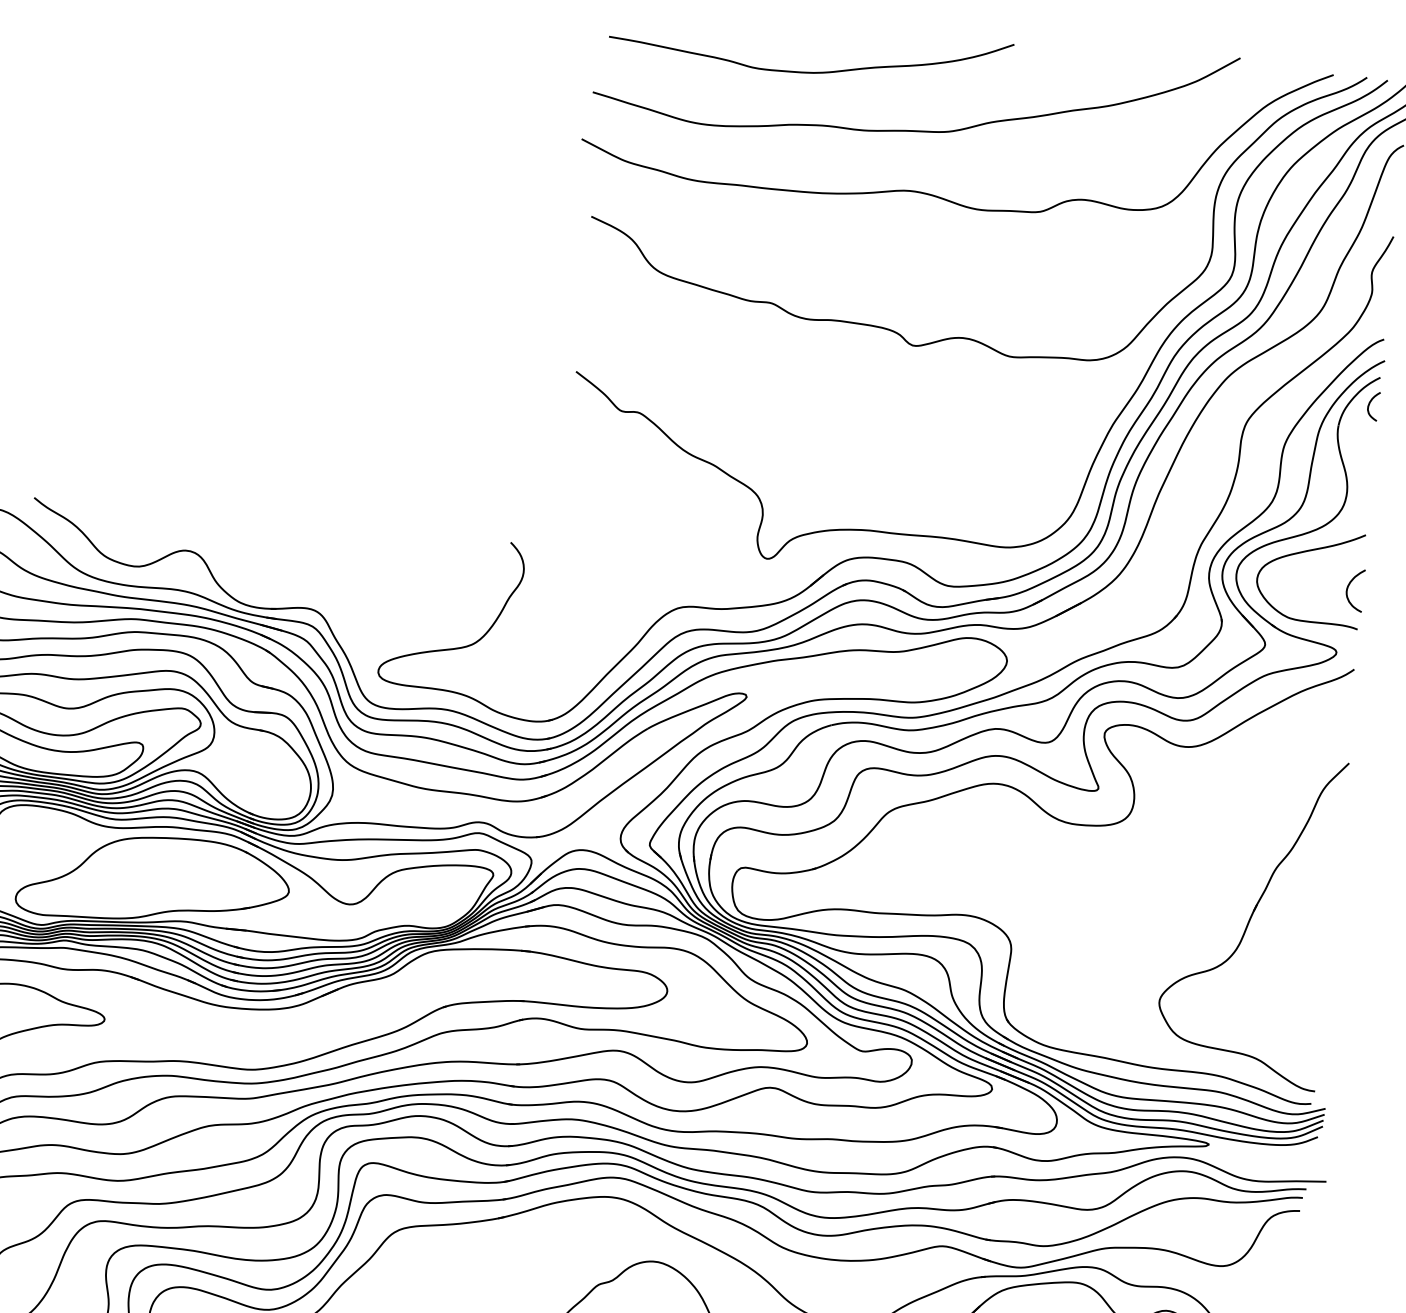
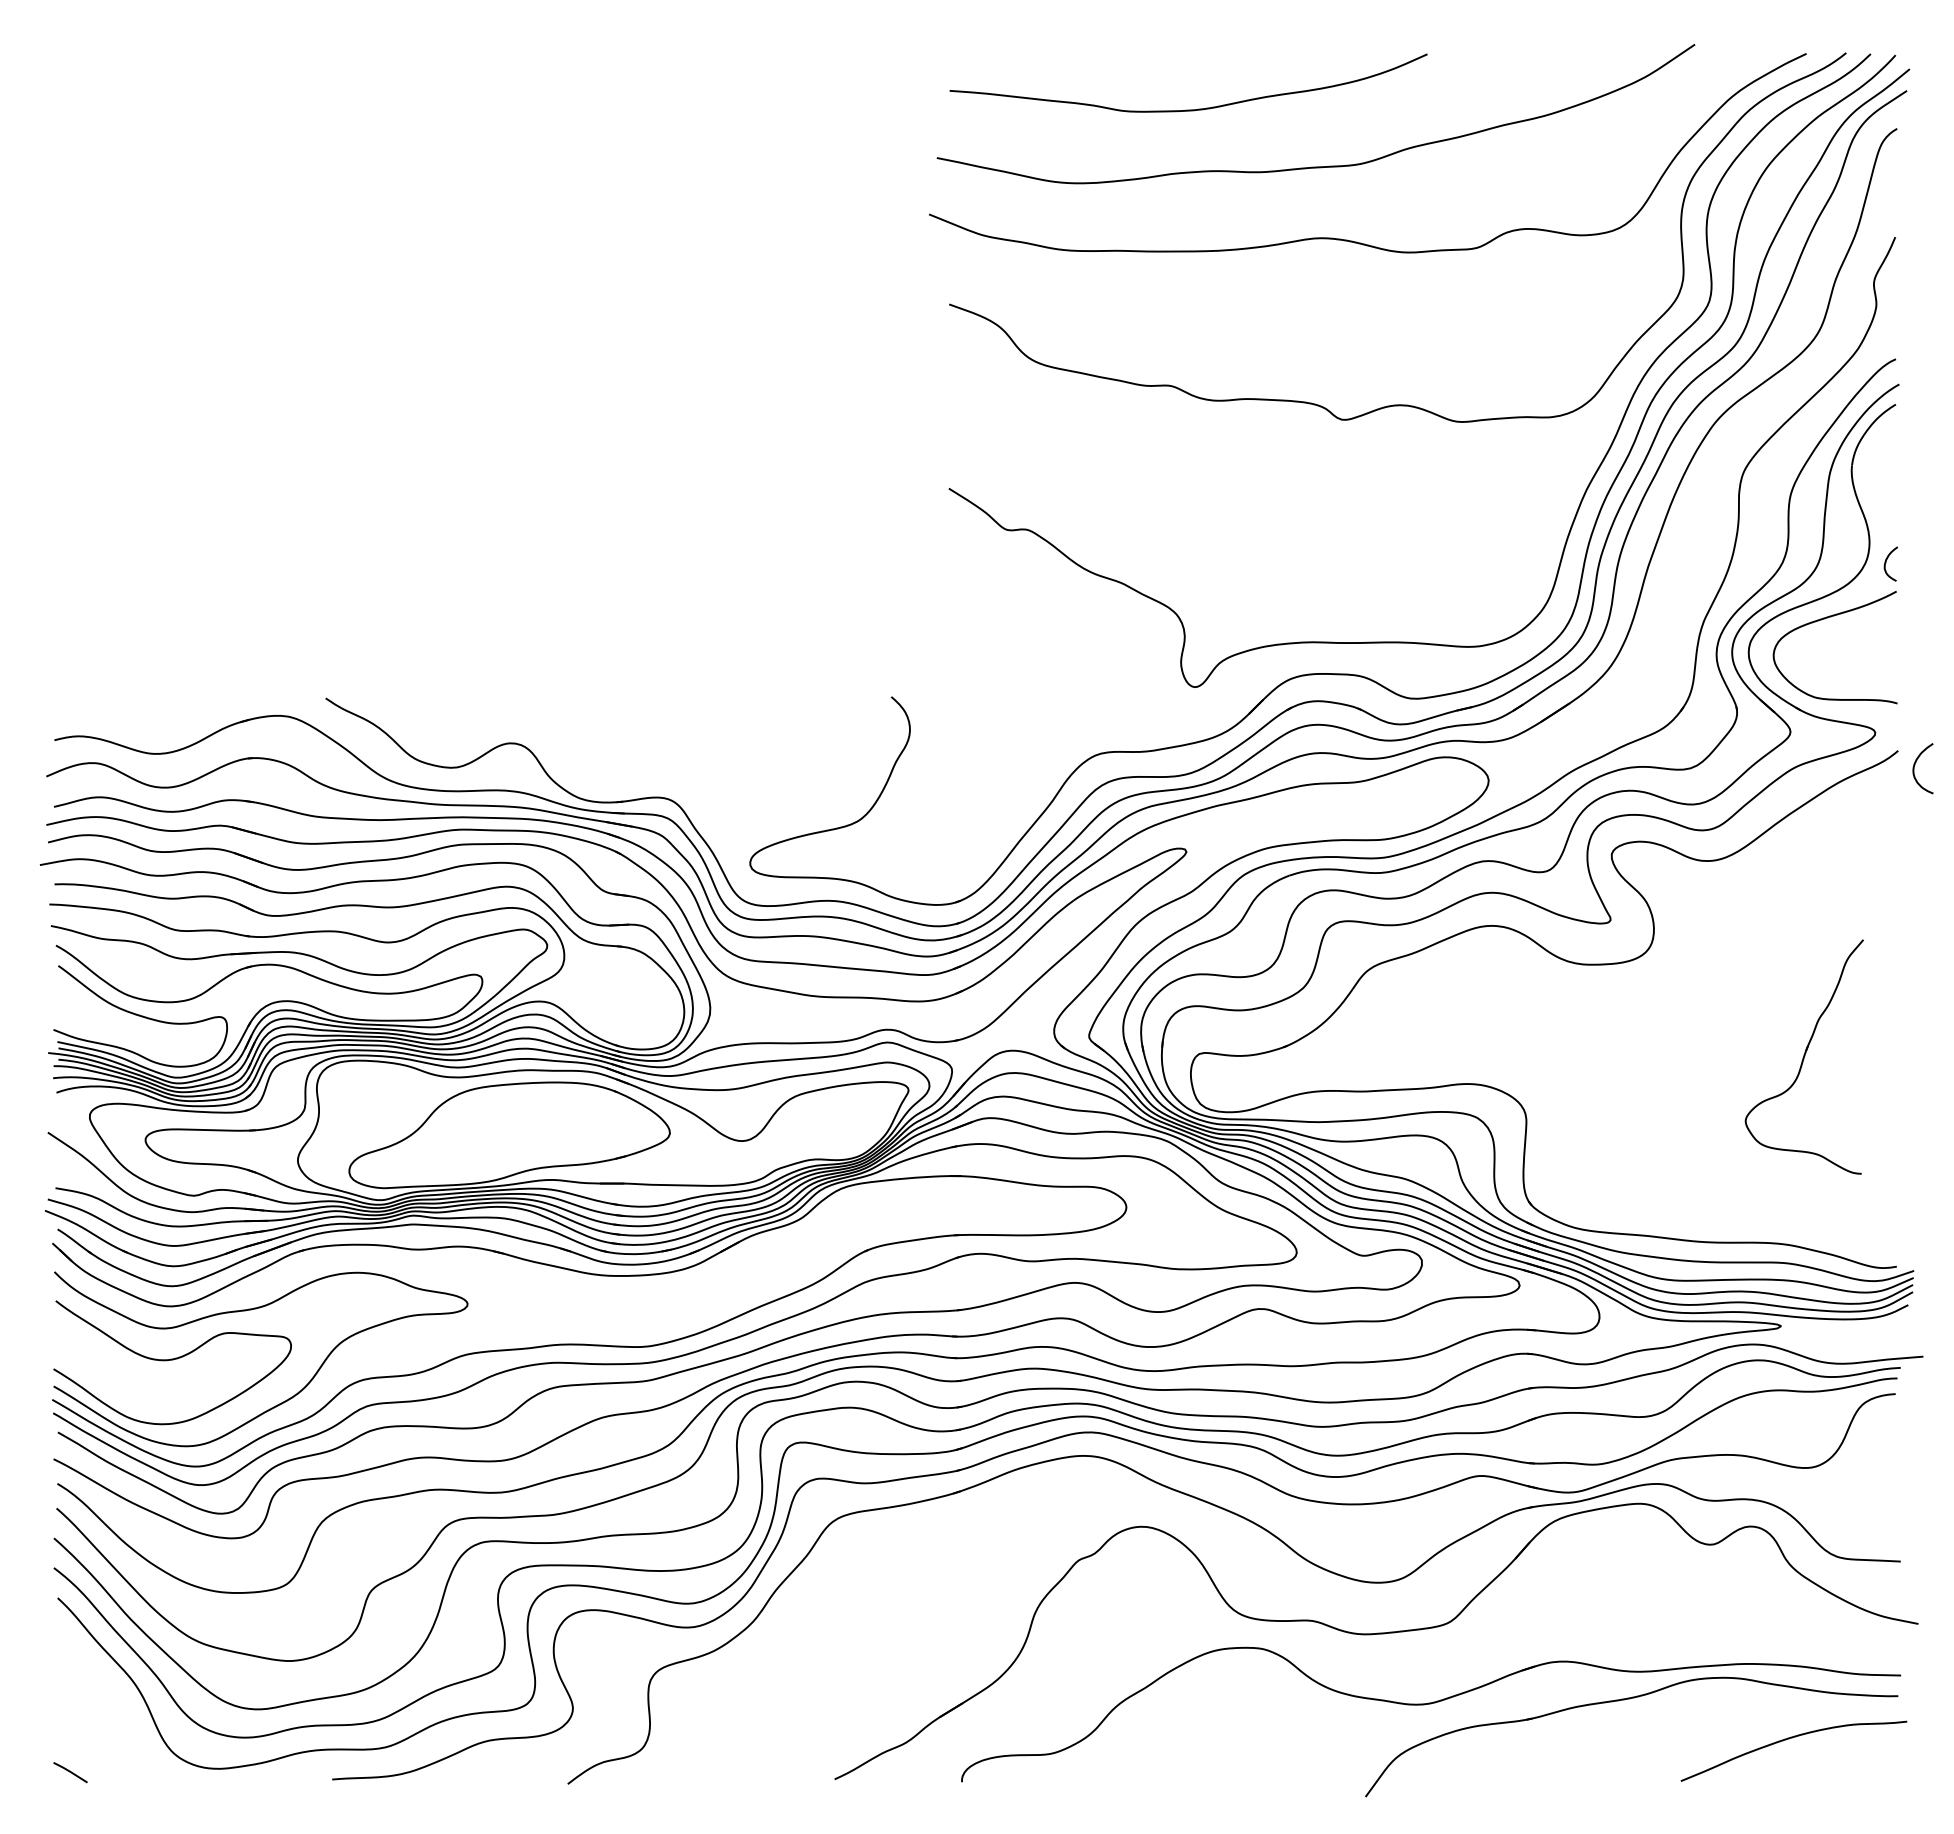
curve: (1369, 405) -> (1886, 563), moved
curve: (1348, 587) -> (1915, 765), moved
part: (1250, 919) -> (1804, 1056), size x0.6

